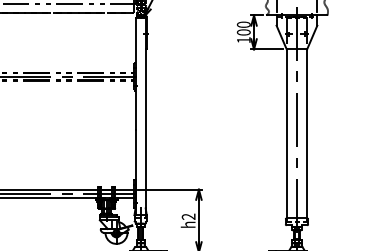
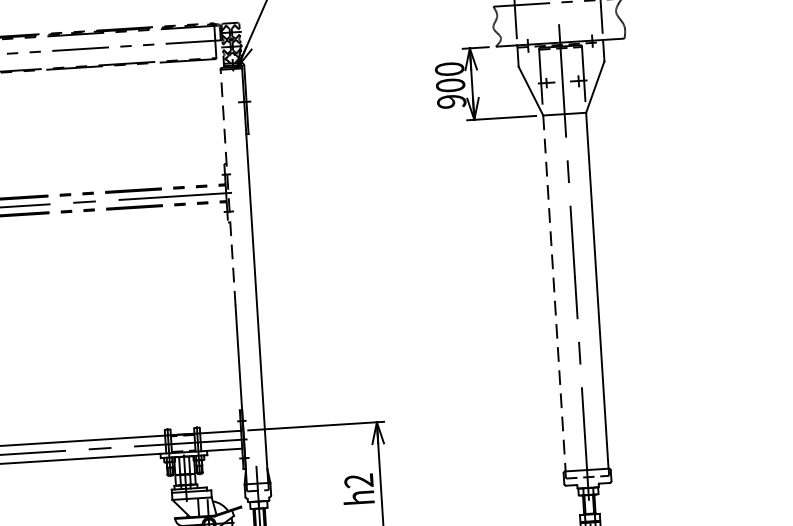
text: (243, 40) -> (450, 102), 100 -> 900
line: (135, 73) -> (227, 186), solid -> dashed
line: (286, 133) -> (553, 292), solid -> dashed

